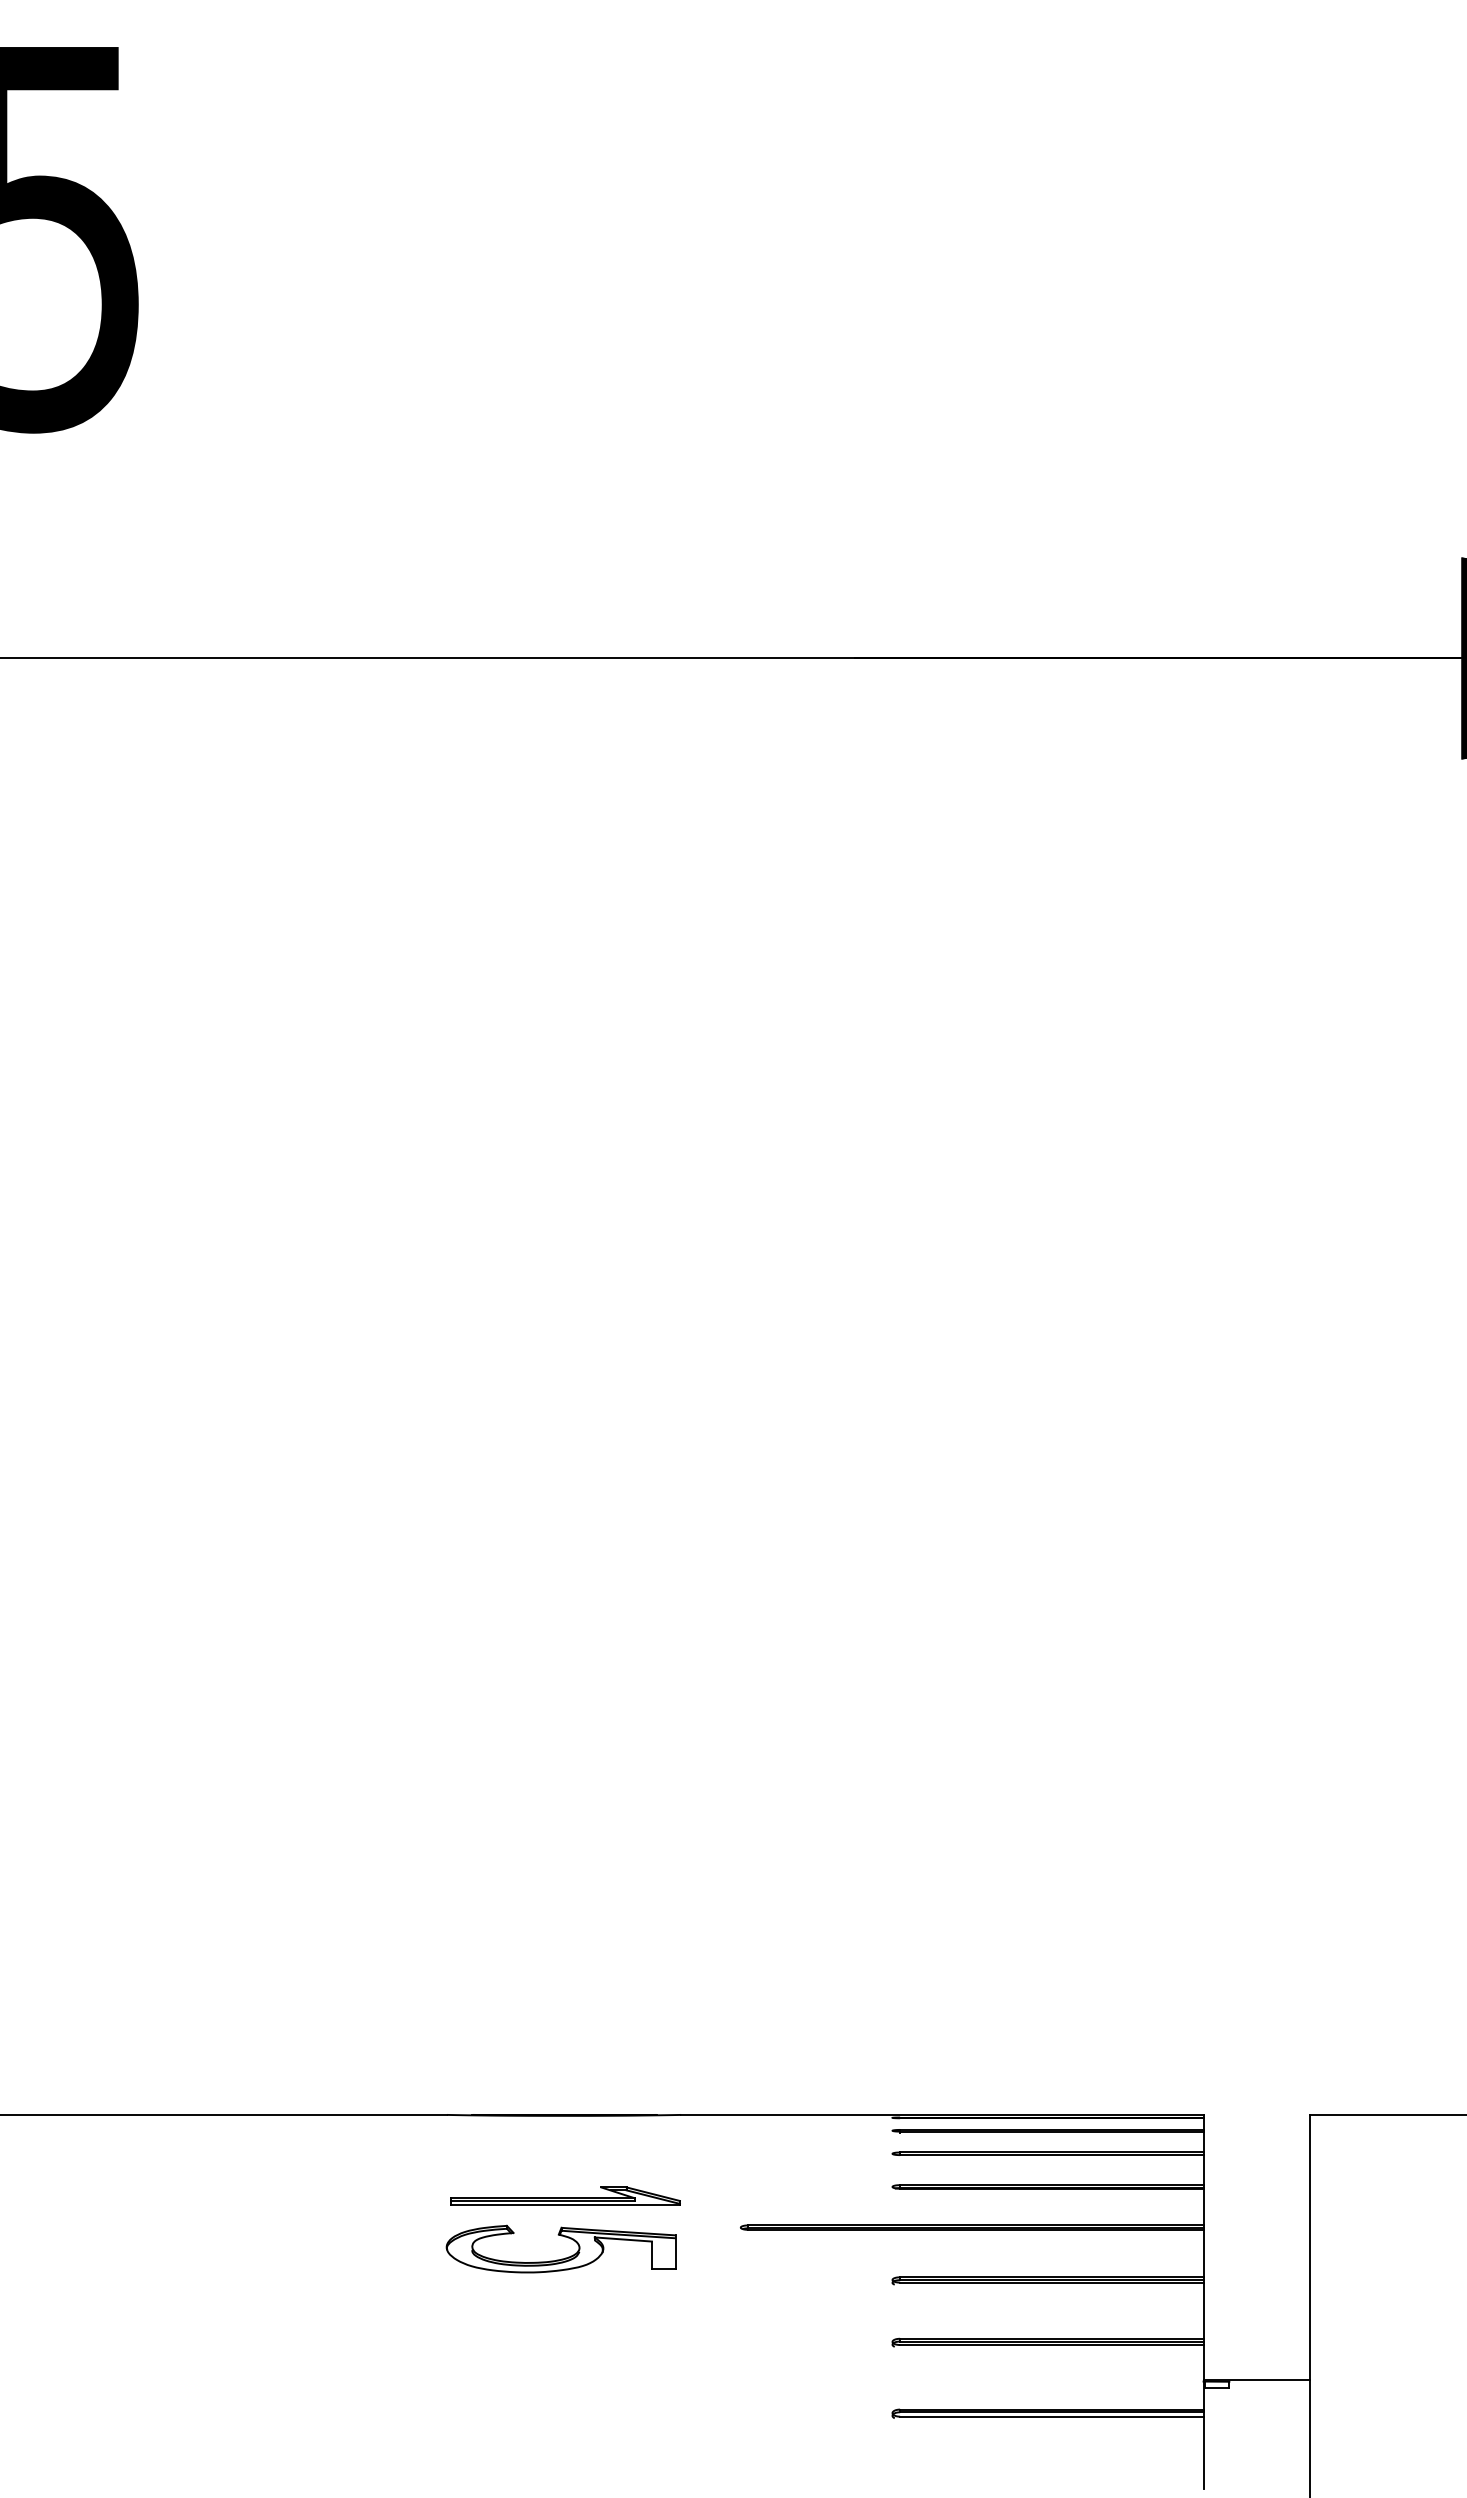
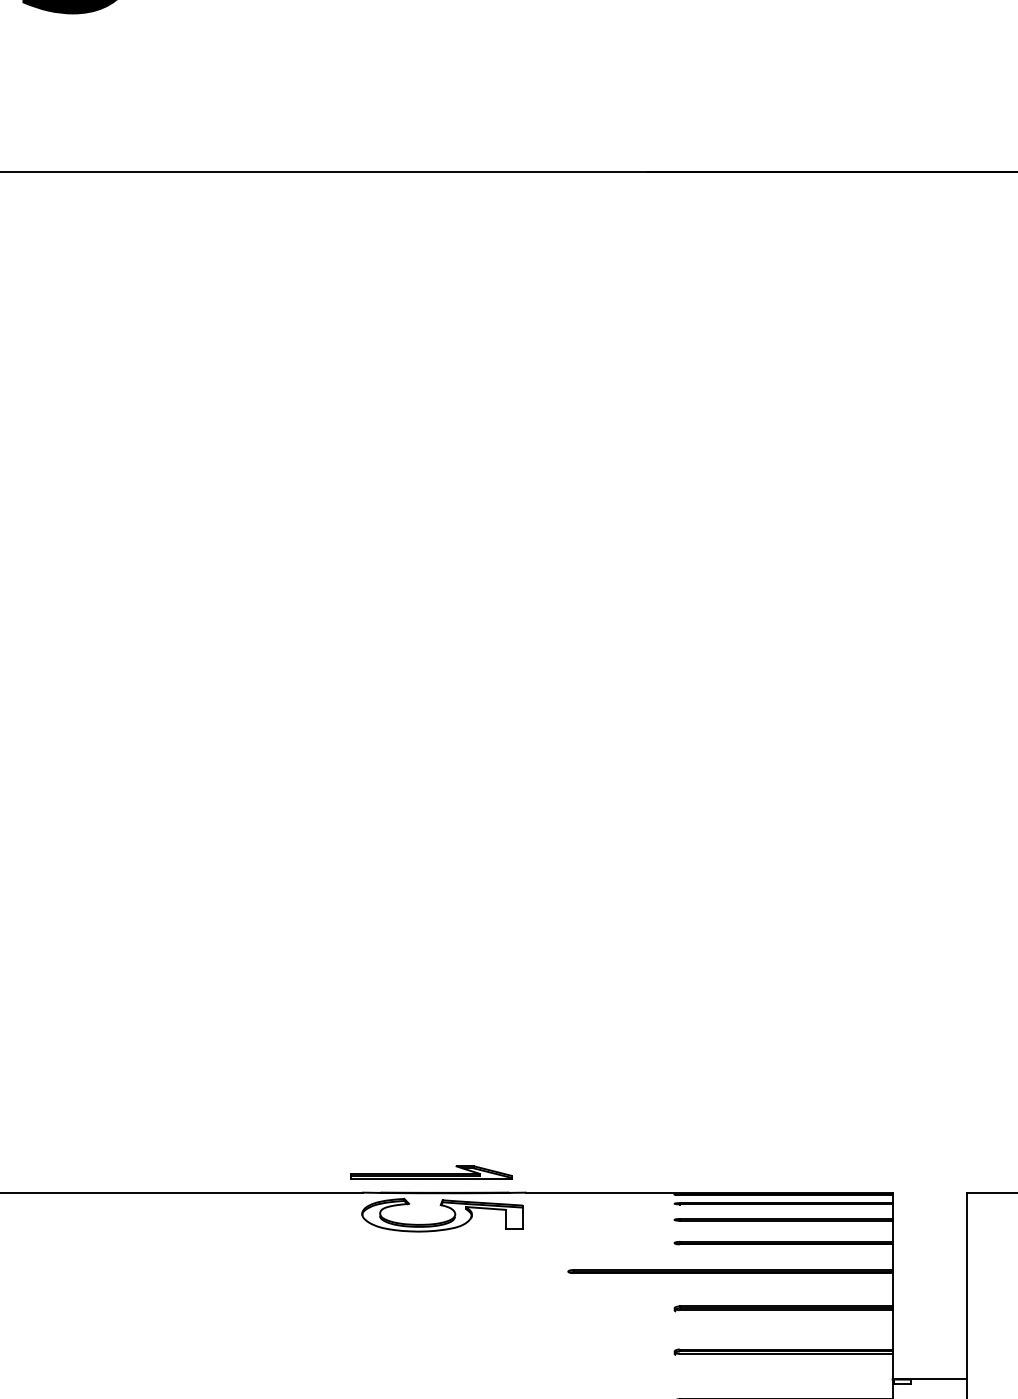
part: (565, 2195) -> (431, 1172), moved
part: (561, 2258) -> (442, 1221), moved

